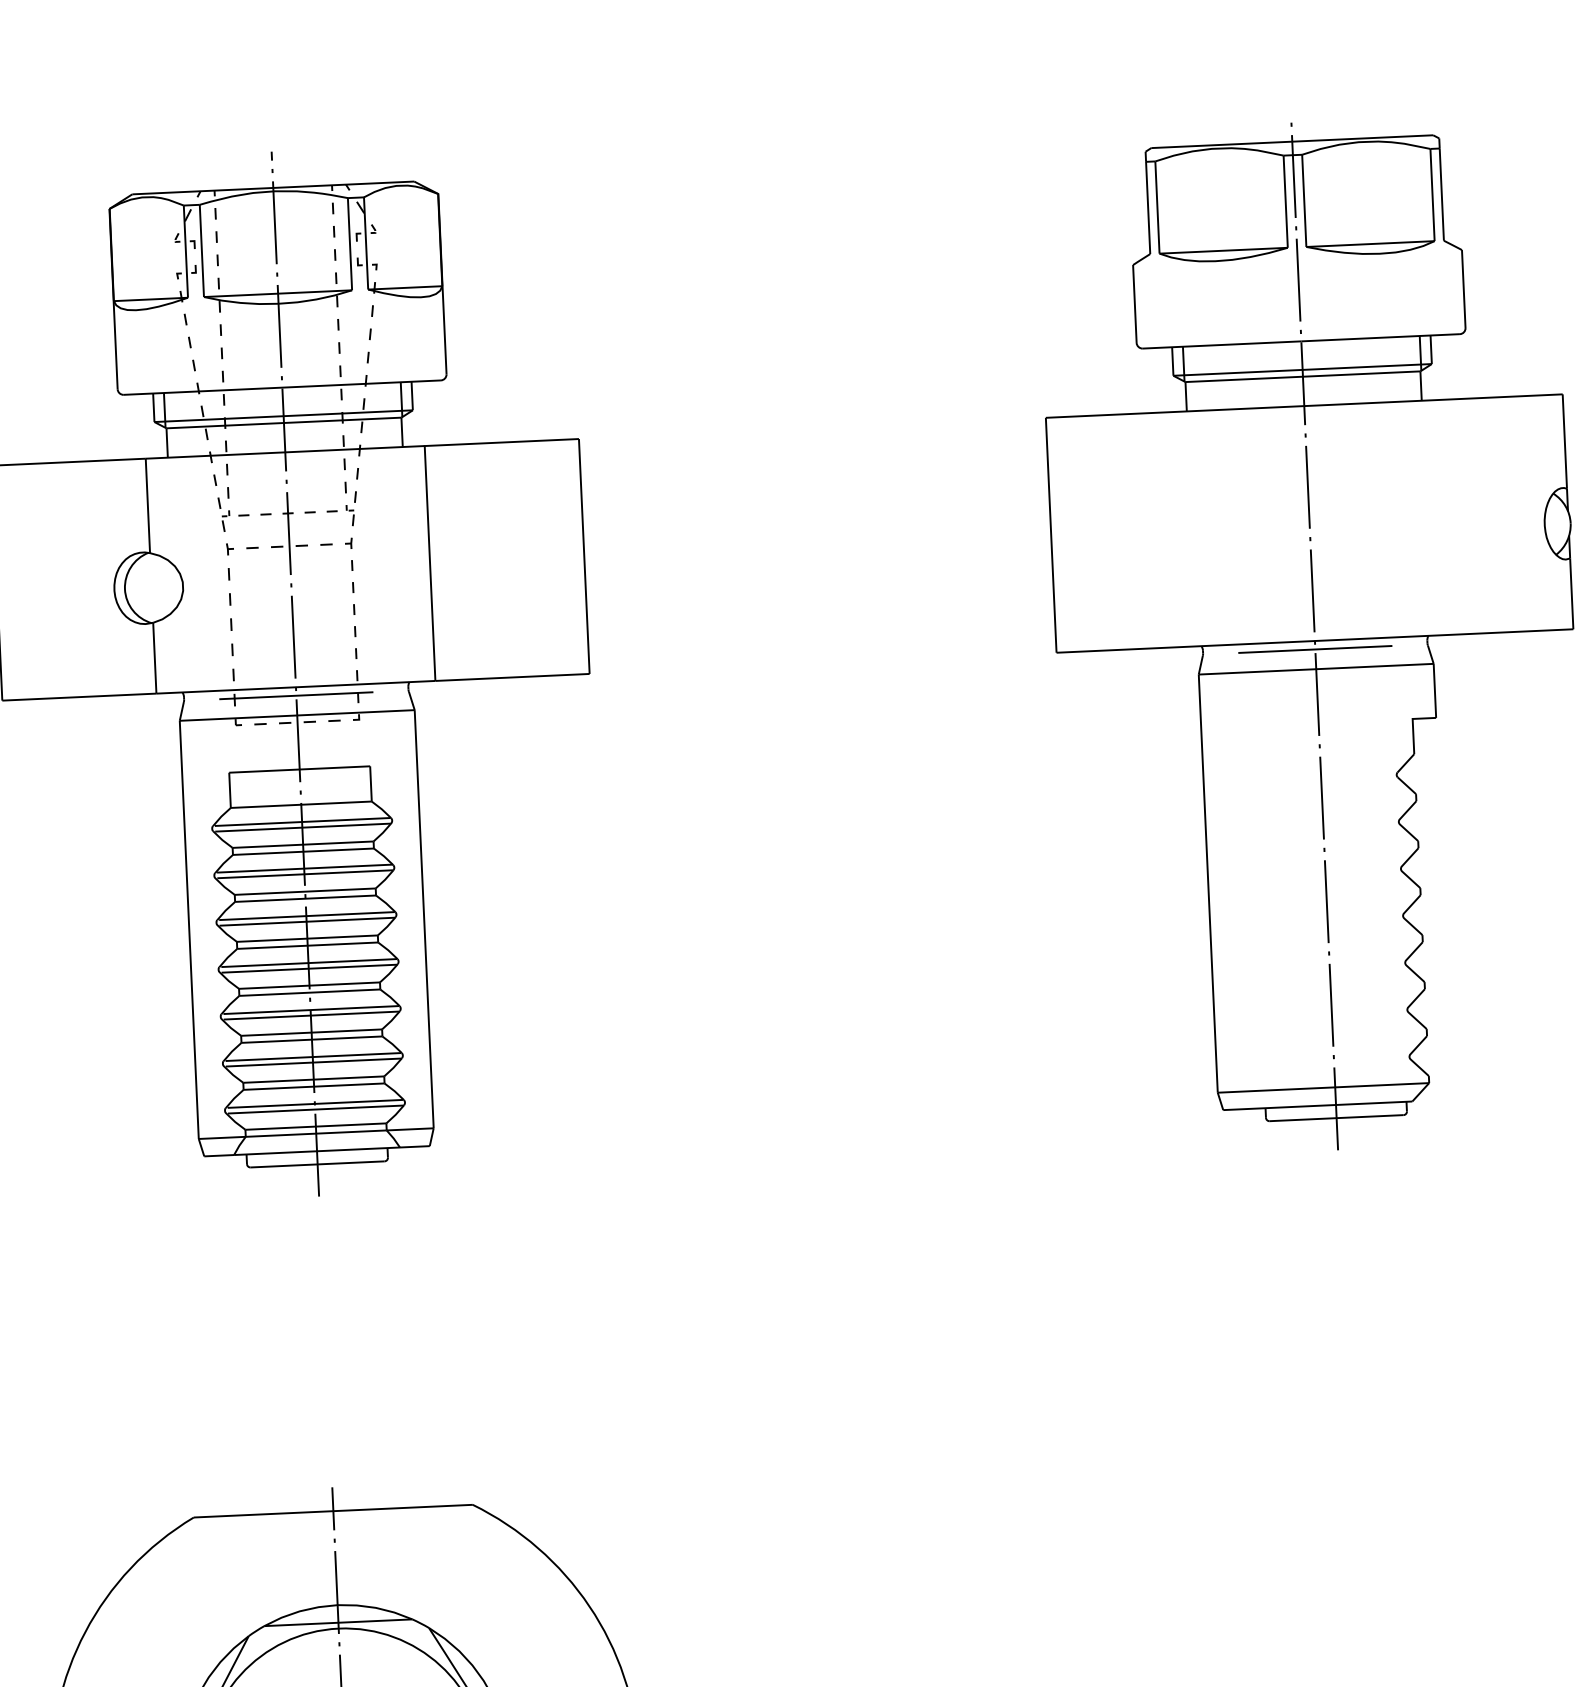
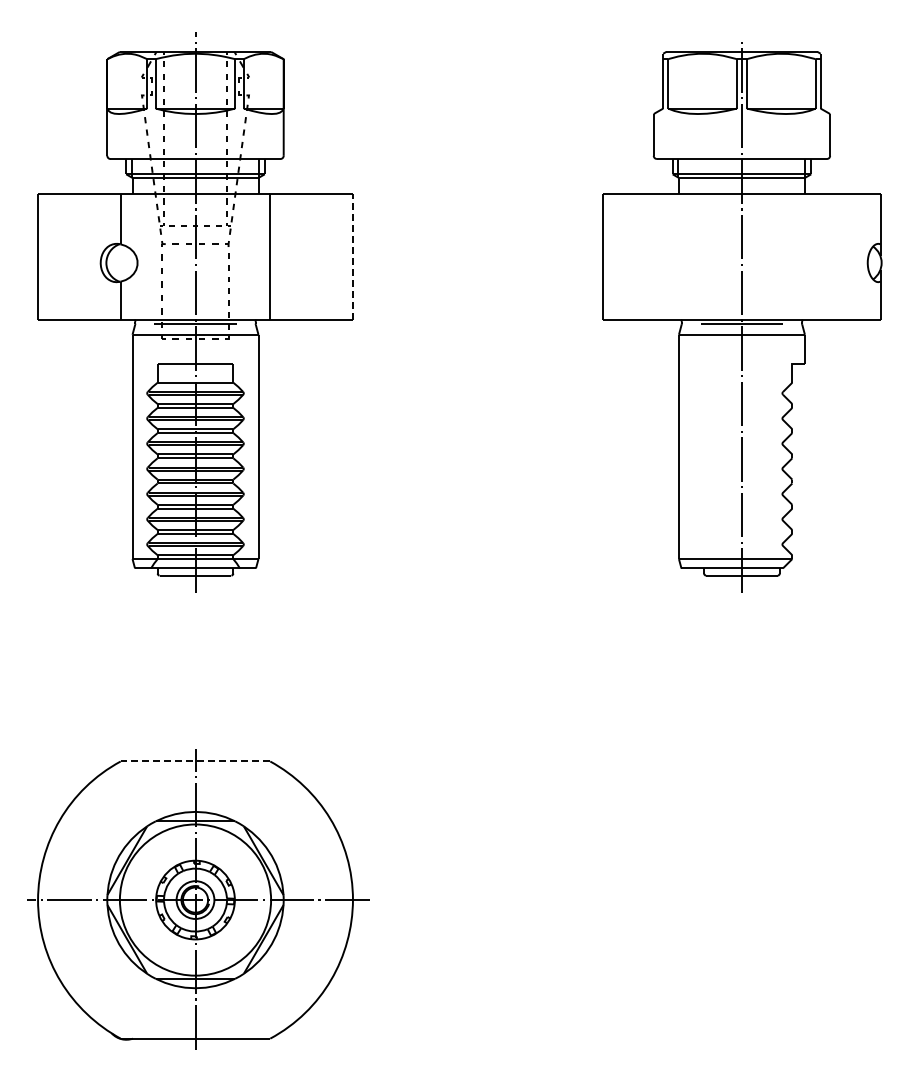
line: (583, 556) -> (352, 256), solid -> dashed
line: (333, 1511) -> (195, 761), solid -> dashed

